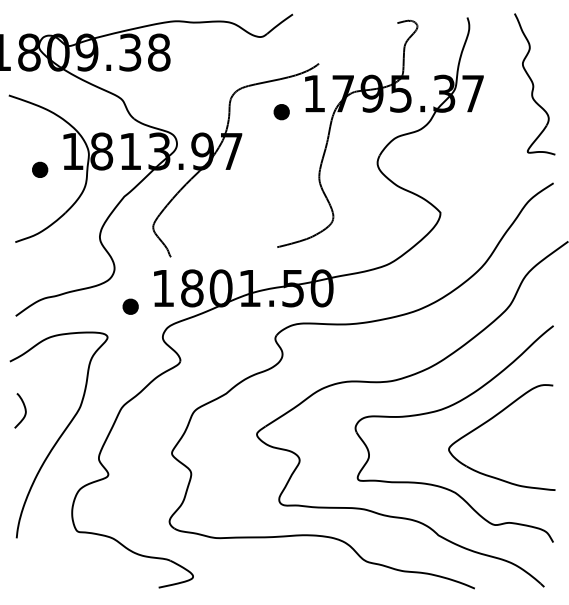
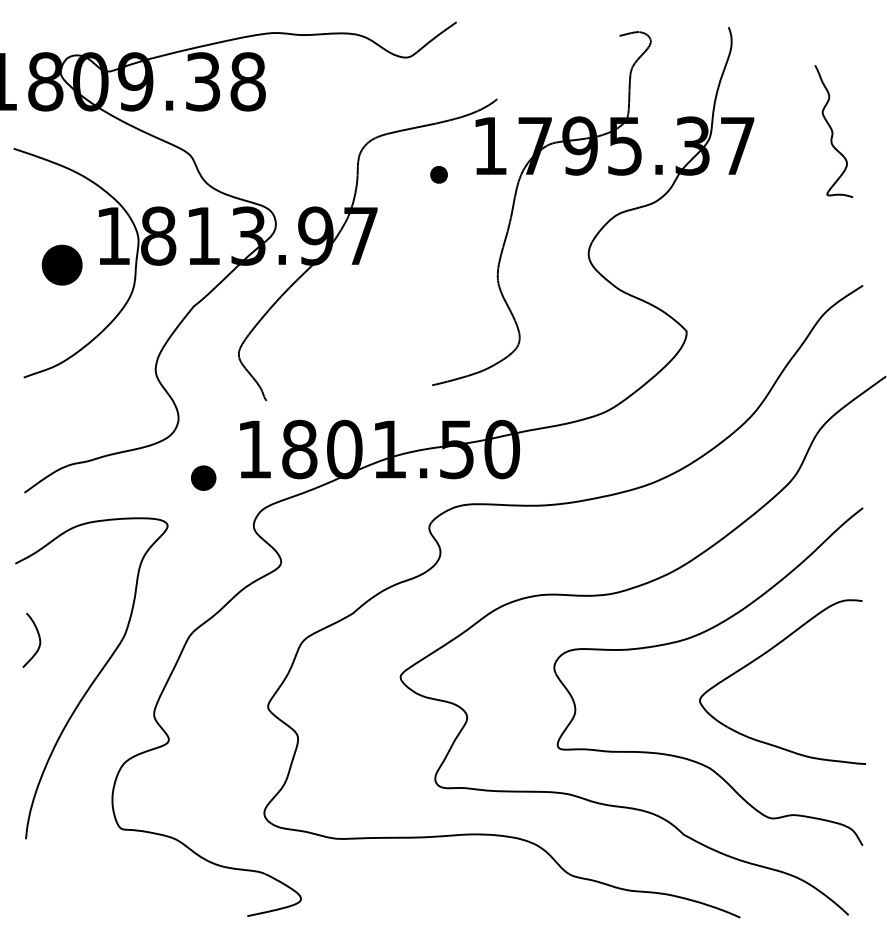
part: (534, 84) -> (833, 131), size x0.6
part: (281, 112) -> (438, 175), size x0.7
part: (40, 169) -> (63, 264), size x1.6

